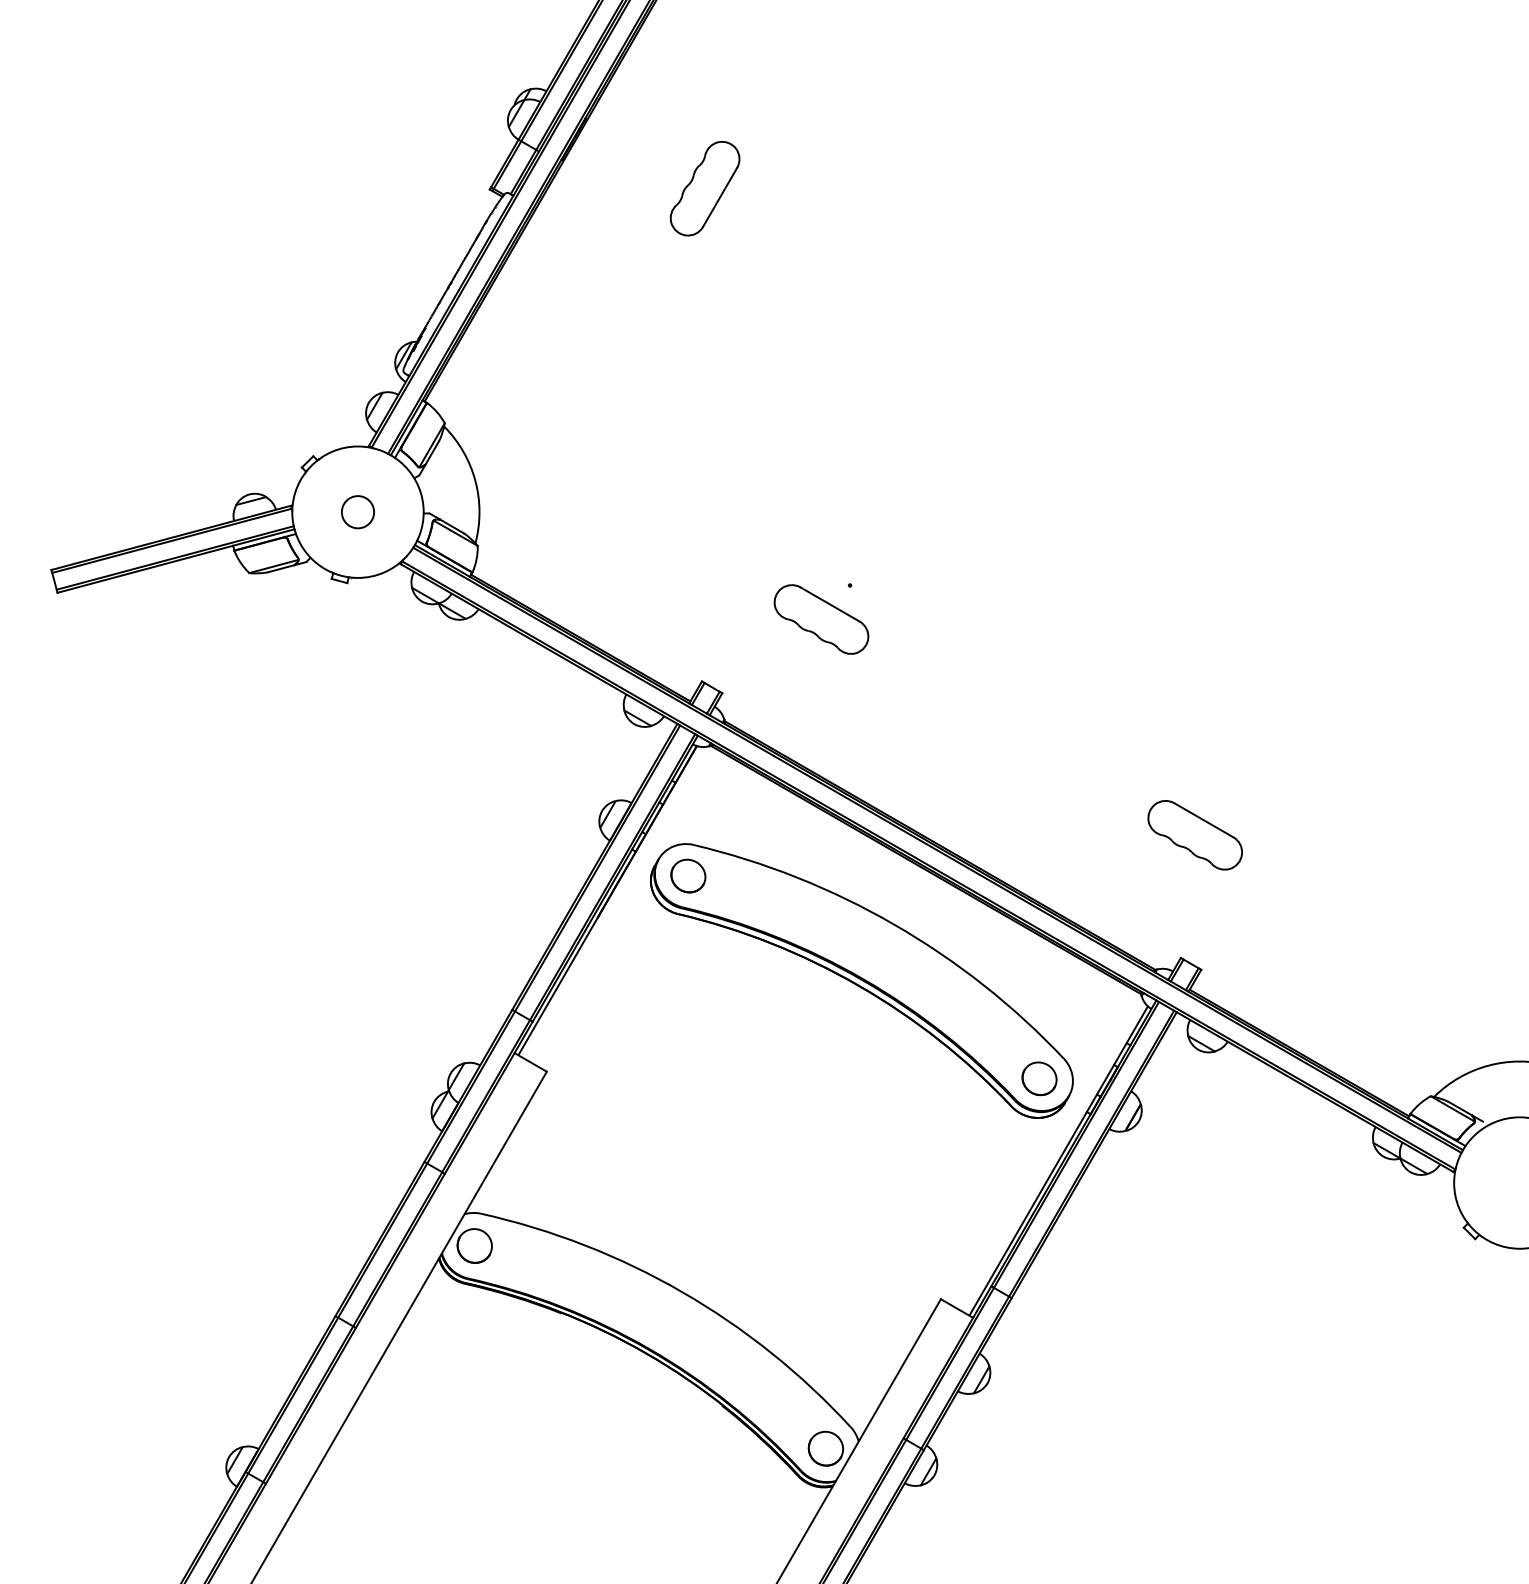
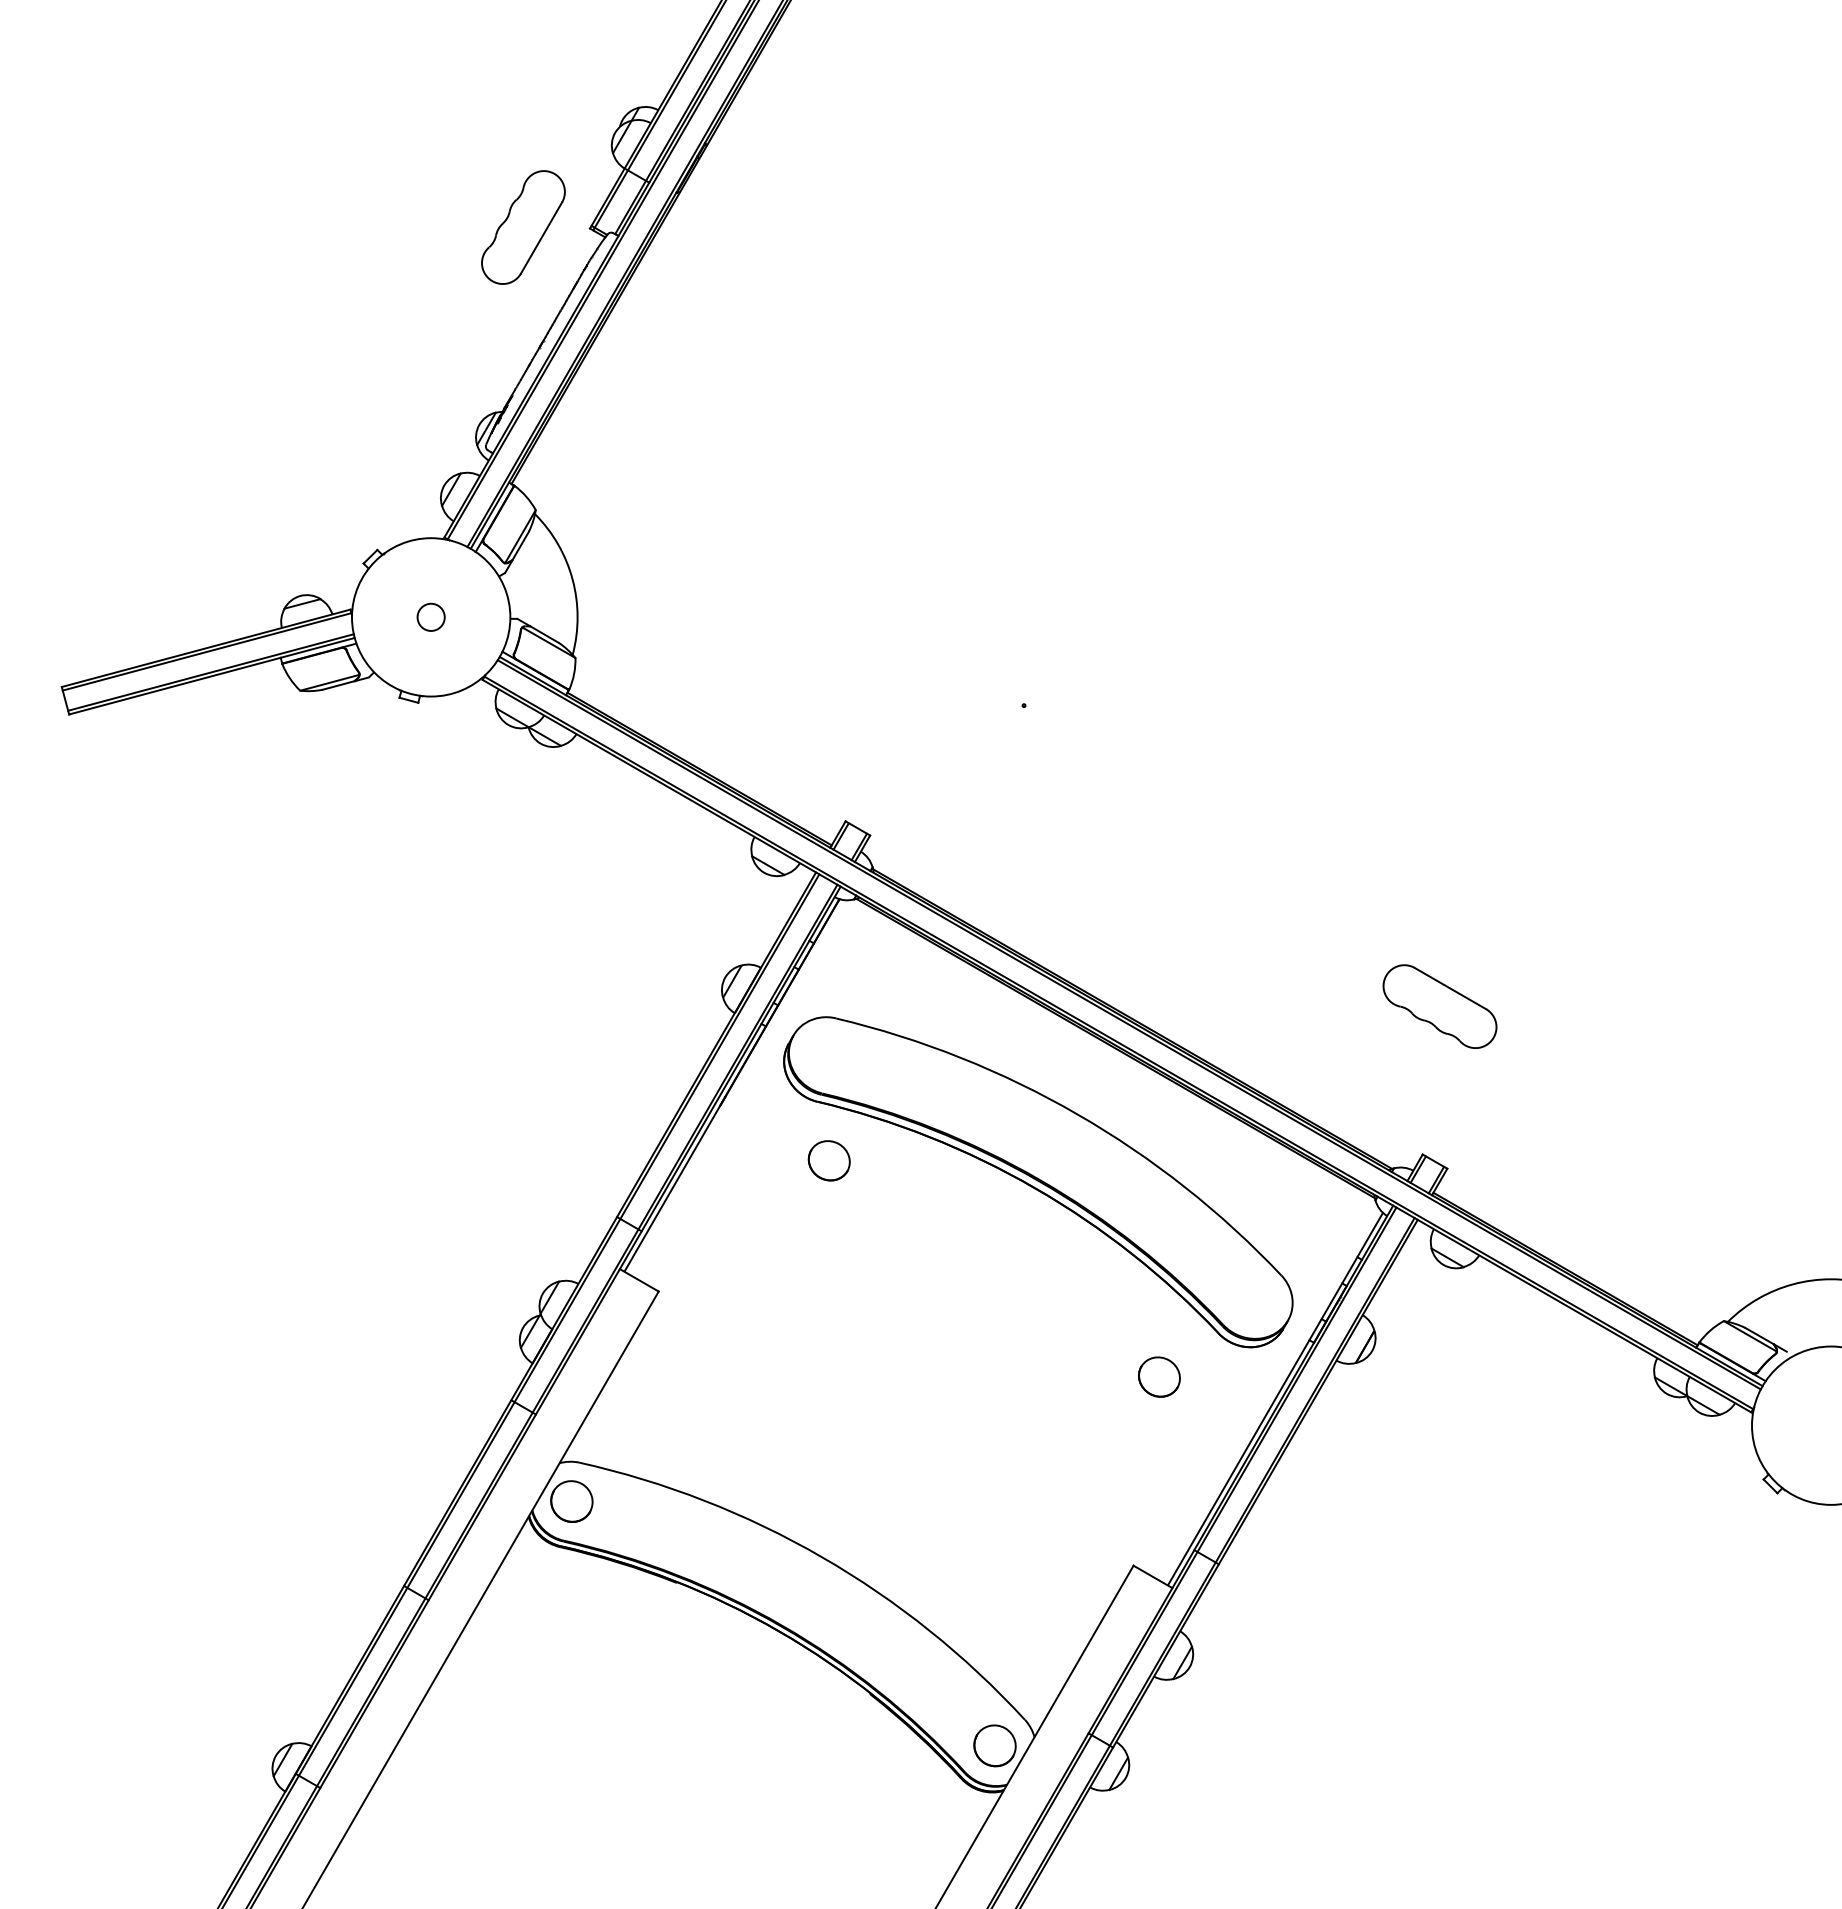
part: (705, 188) -> (523, 227), moved
circle: (357, 511) -> (430, 616), size x0.7
part: (821, 619) -> (989, 746), removed
part: (687, 875) -> (828, 1160), moved
part: (1039, 1078) -> (1159, 1376), moved

